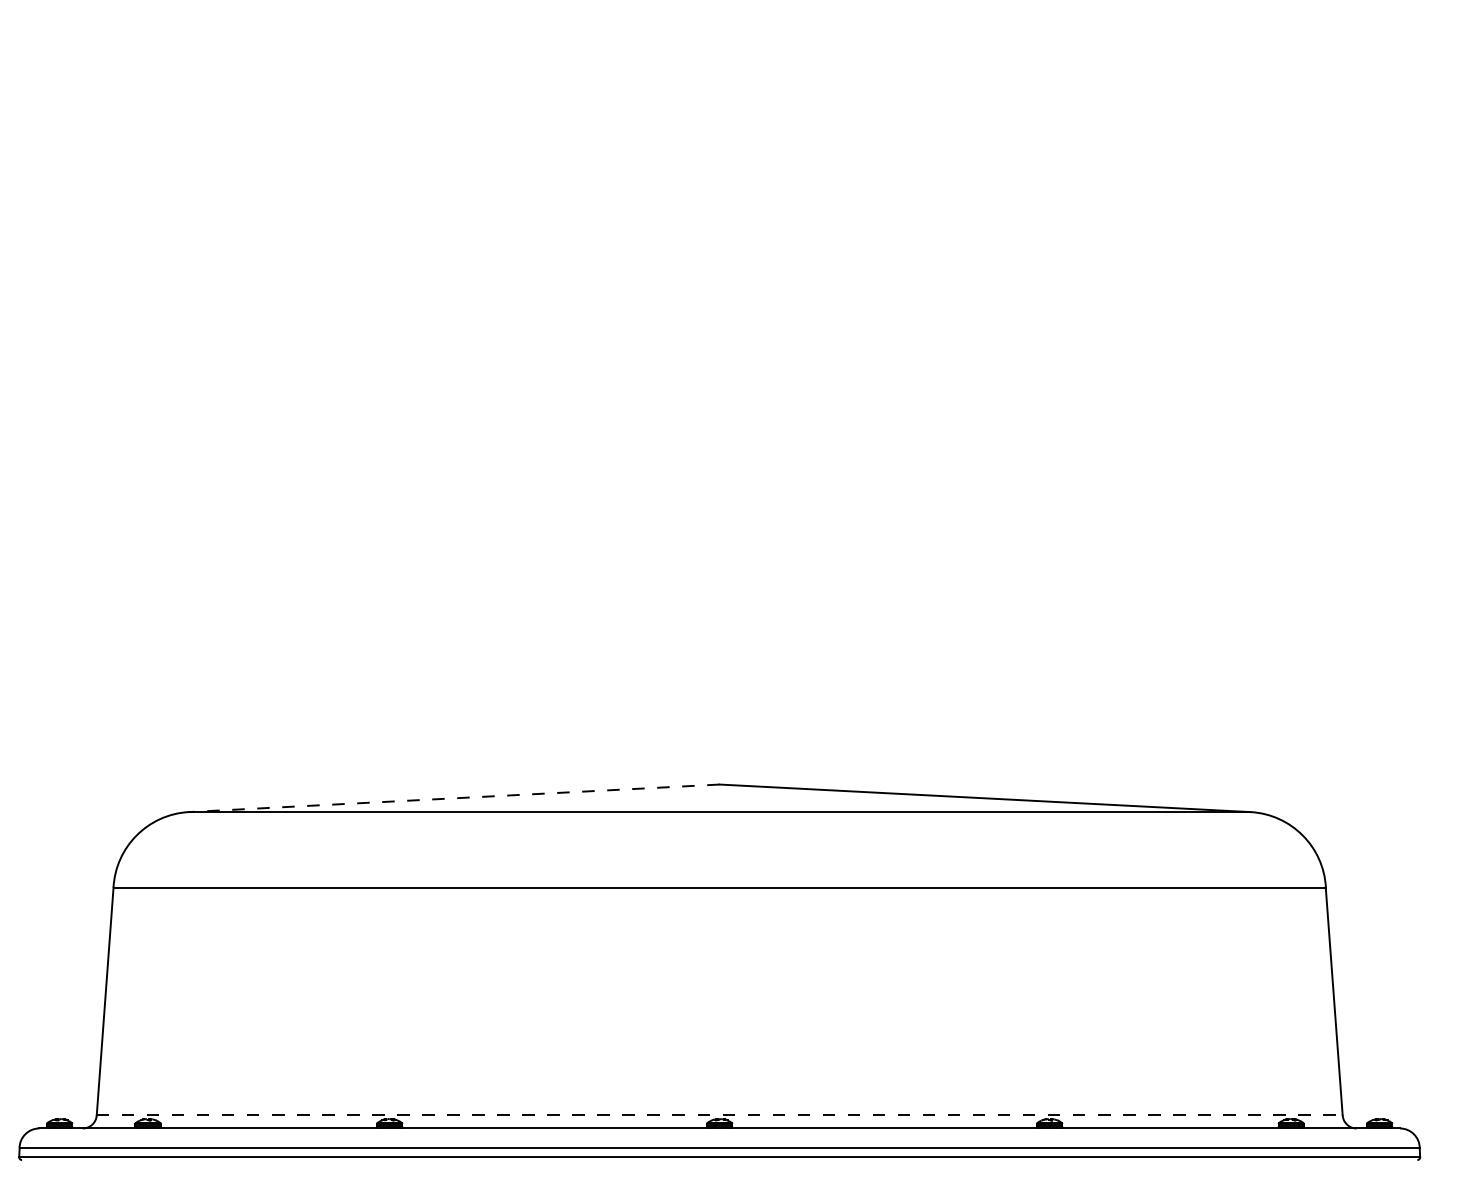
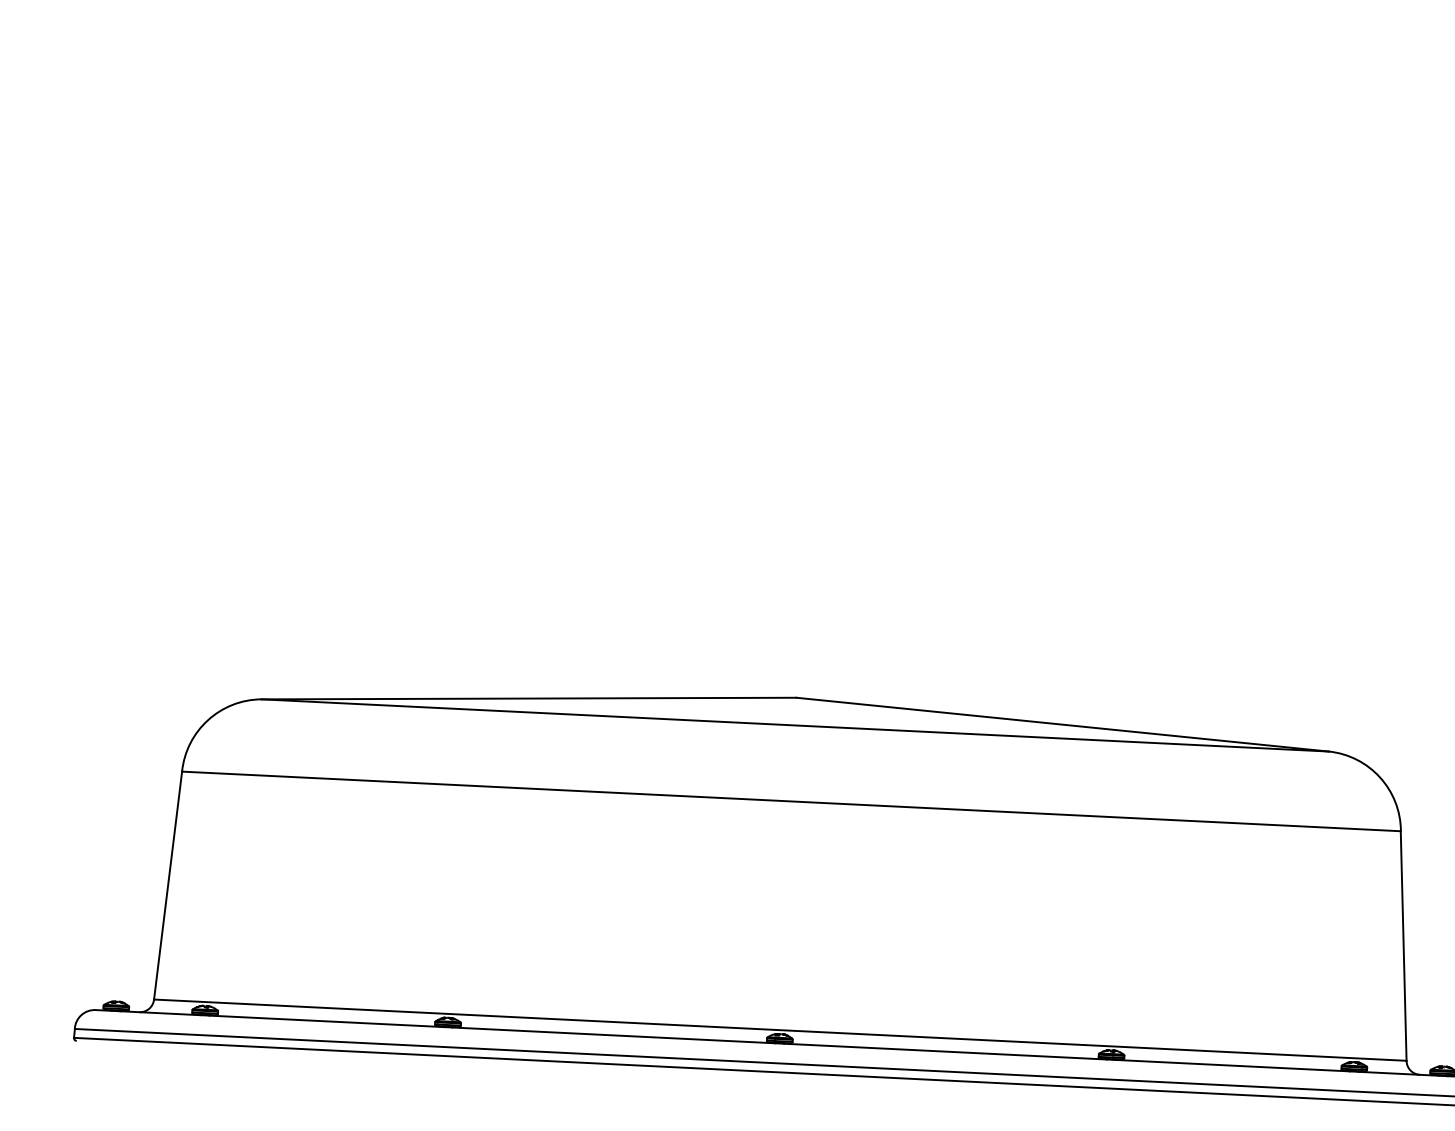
line: (454, 798) -> (529, 698), dashed -> solid
line: (719, 1115) -> (780, 1030), dashed -> solid

